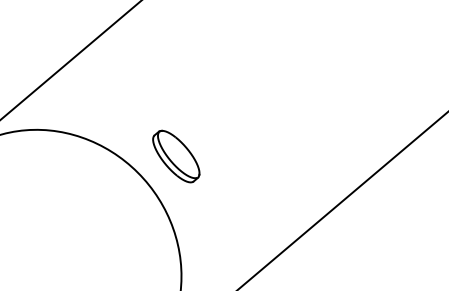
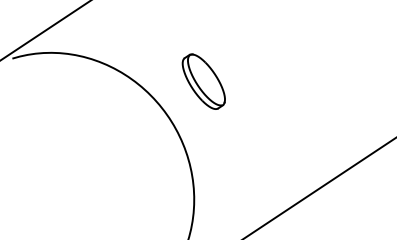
part: (176, 156) -> (204, 81), moved

